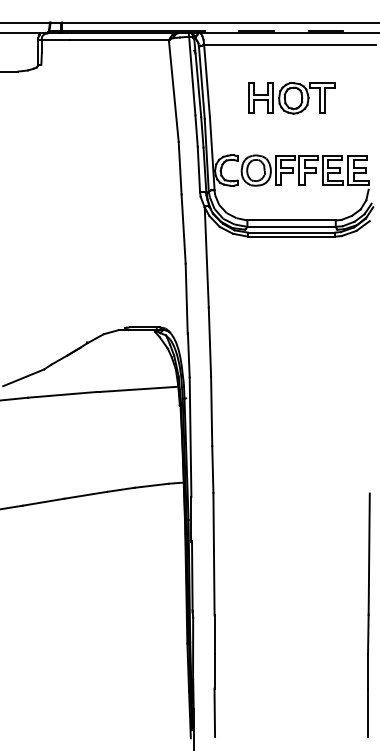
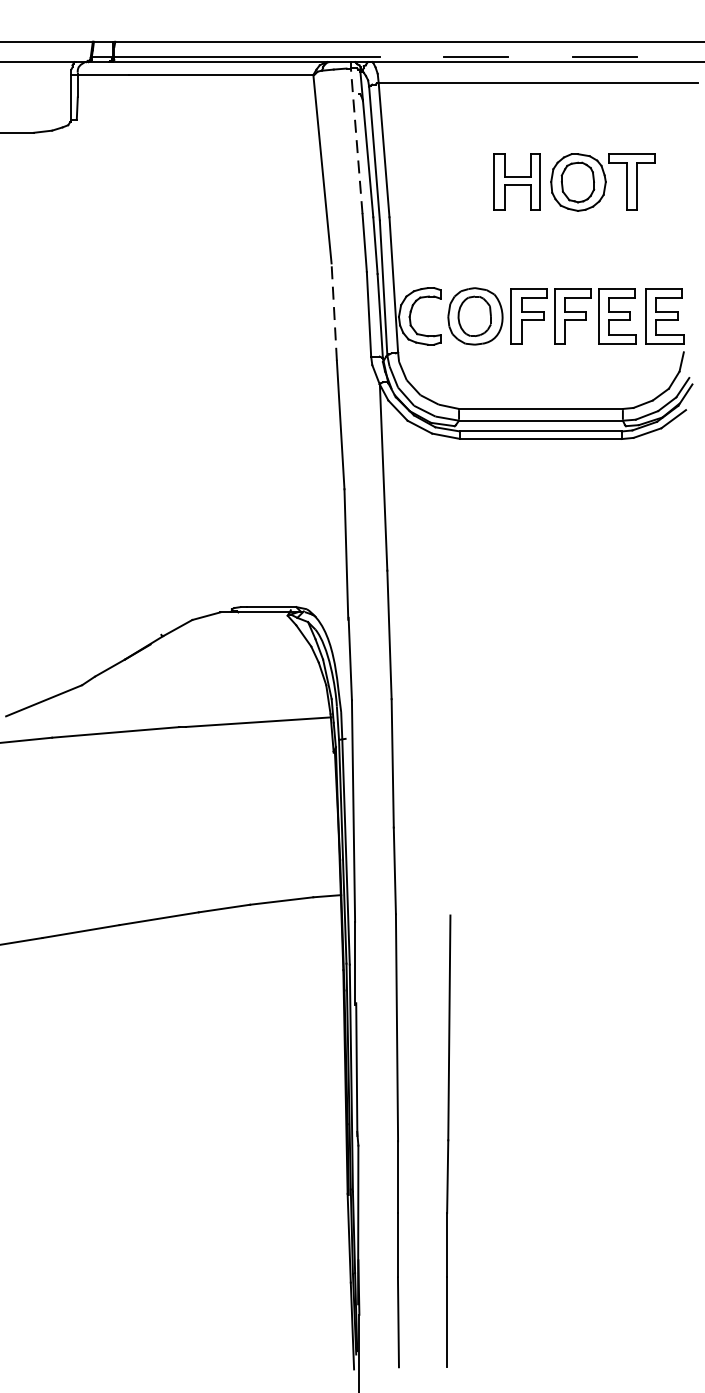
line: (192, 75) -> (357, 140), solid -> dashed
part: (291, 98) -> (574, 182), moved
line: (180, 167) -> (334, 310), solid -> dashed
line: (368, 614) -> (448, 1139), moved

